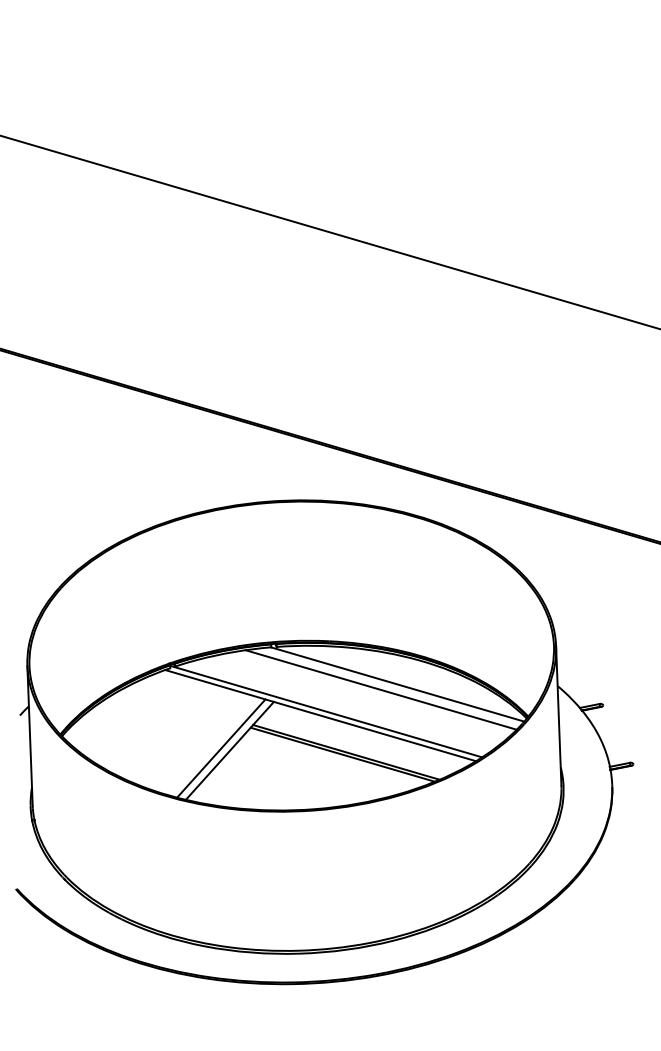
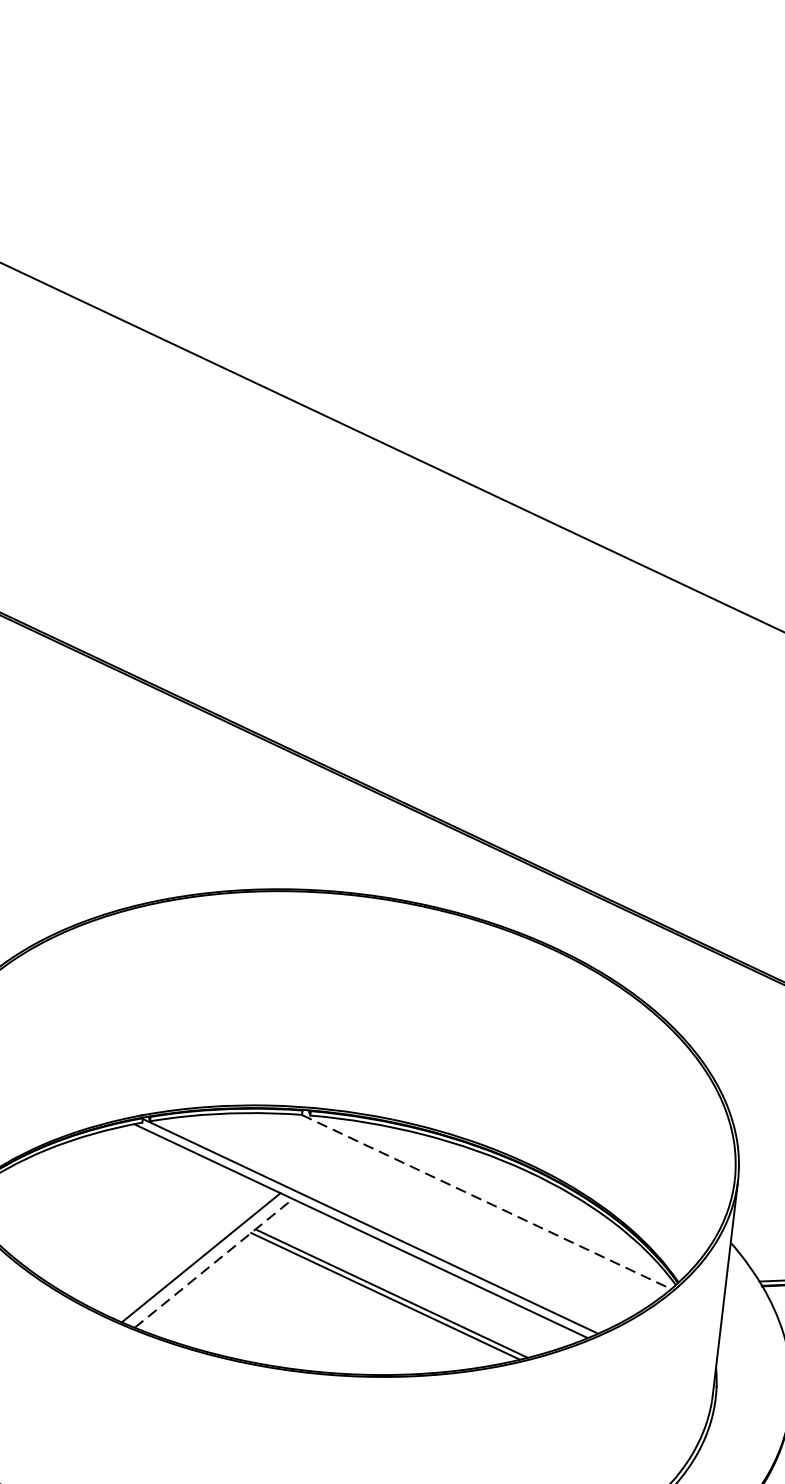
line: (397, 684) -> (486, 1201), solid -> dashed
line: (380, 689) -> (458, 1205), removed
line: (229, 750) -> (213, 1262), solid -> dashed

